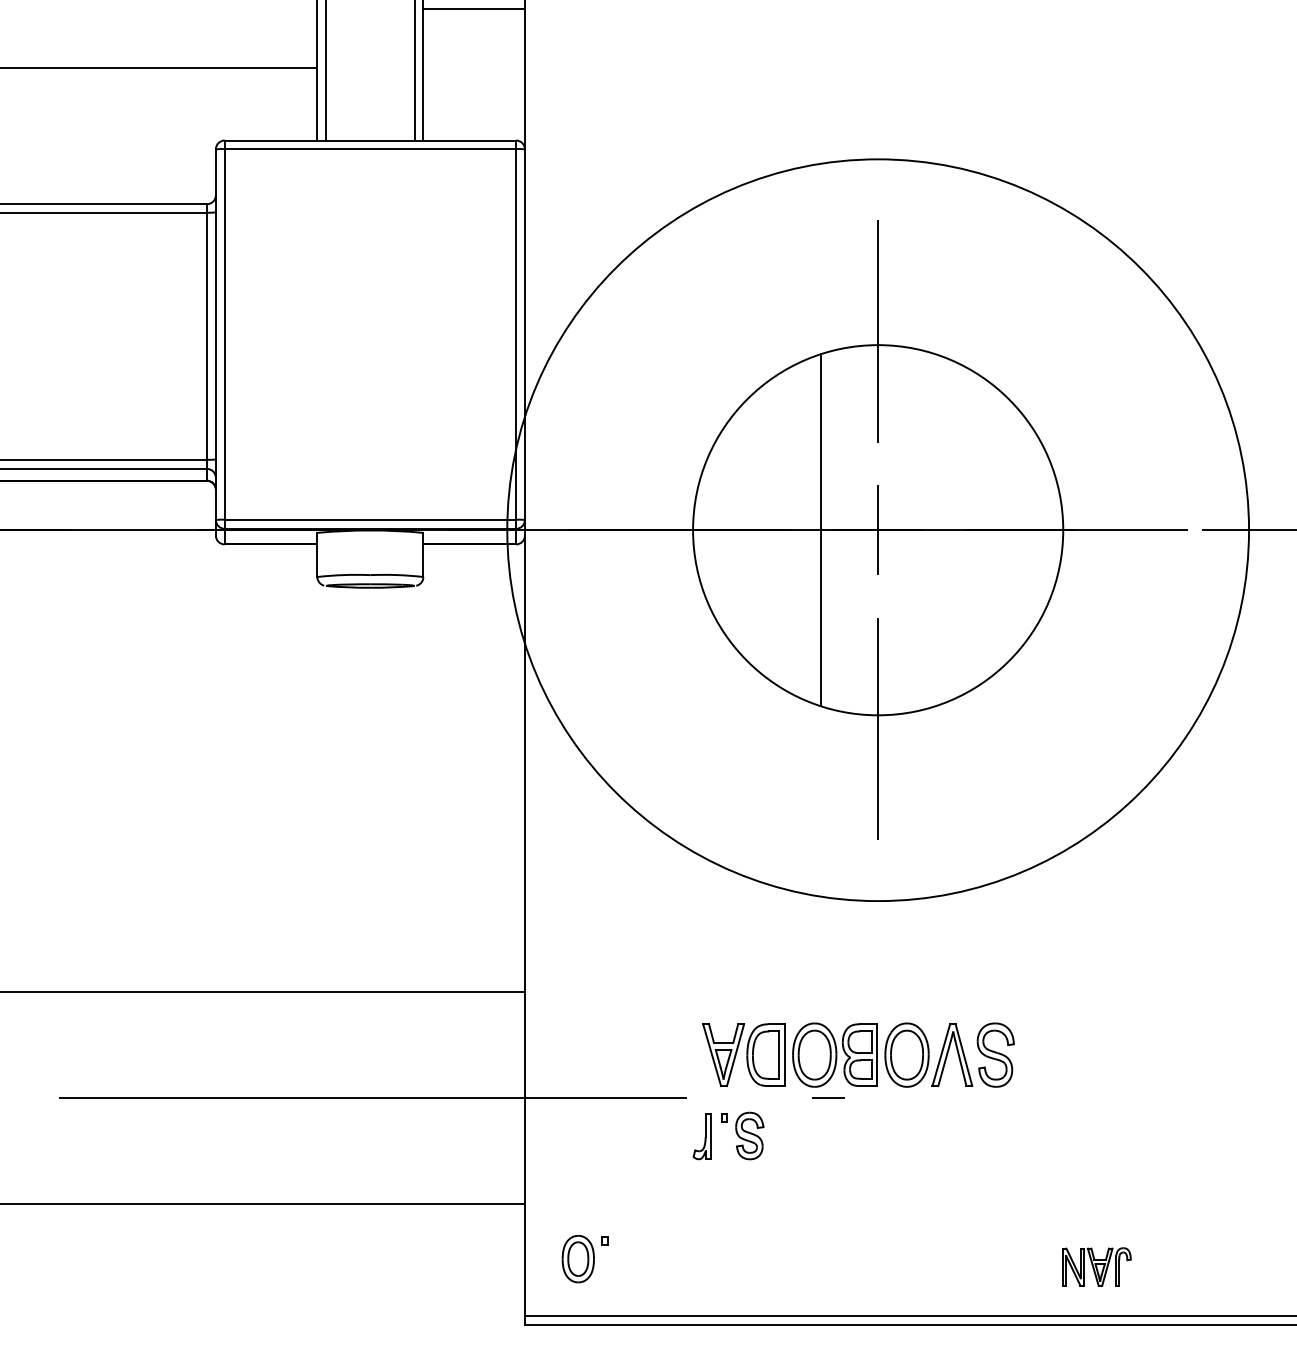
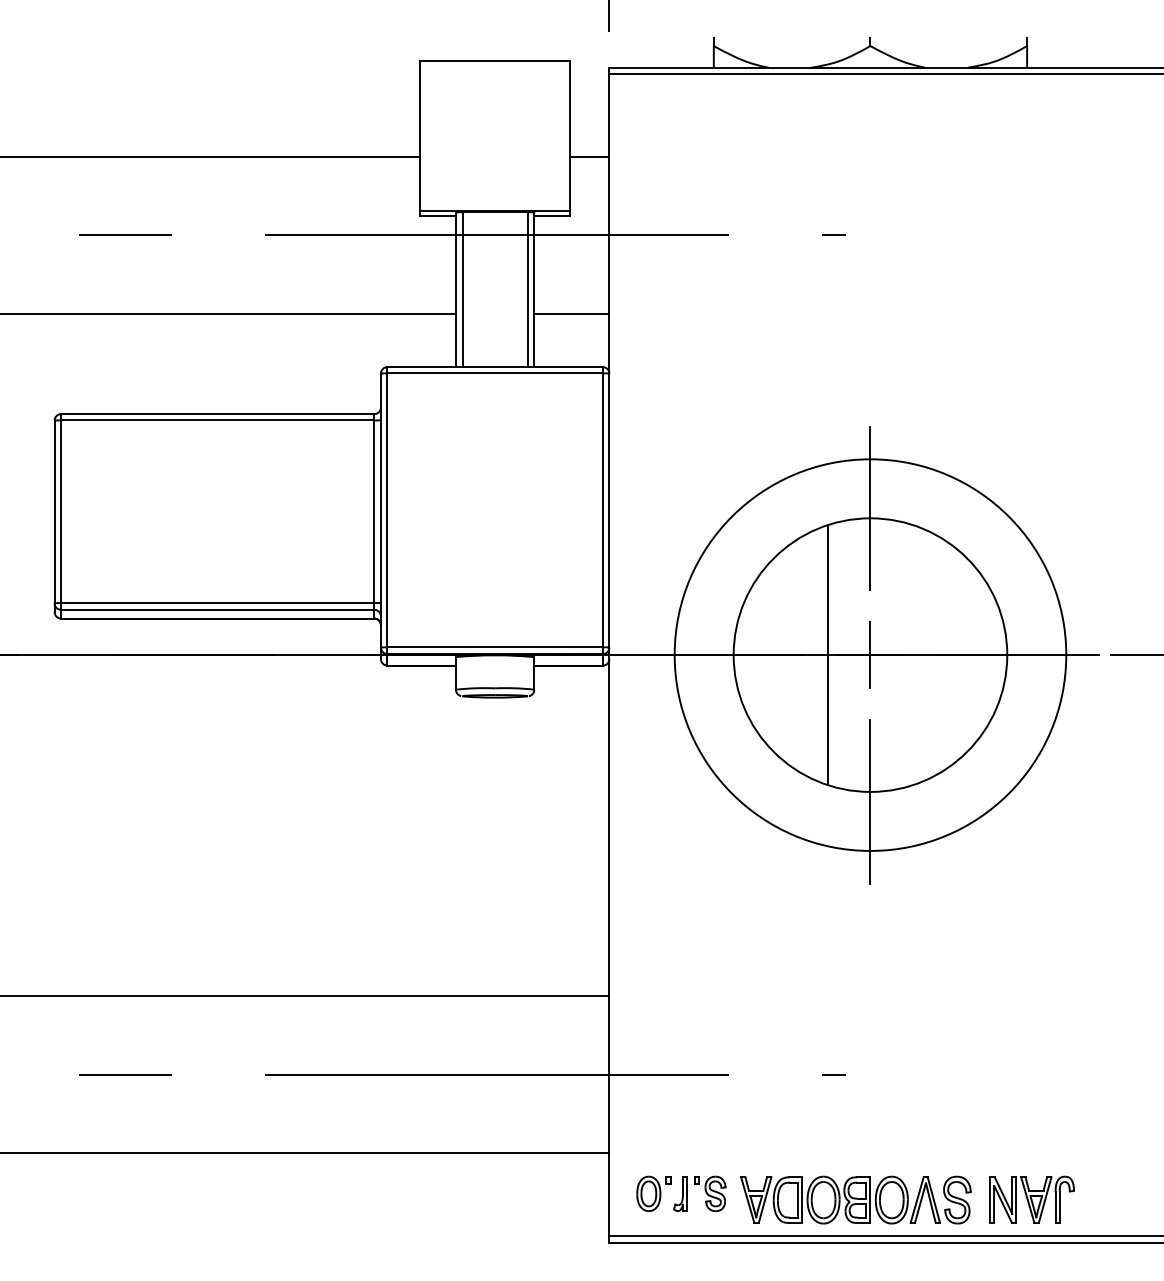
line: (473, 8) -> (571, 313), moved
circle: (878, 529) -> (870, 654), size x0.71
part: (857, 1054) -> (855, 1199), moved
part: (728, 1135) -> (699, 1193), moved
part: (1096, 1266) -> (1031, 1199), size x1.67

